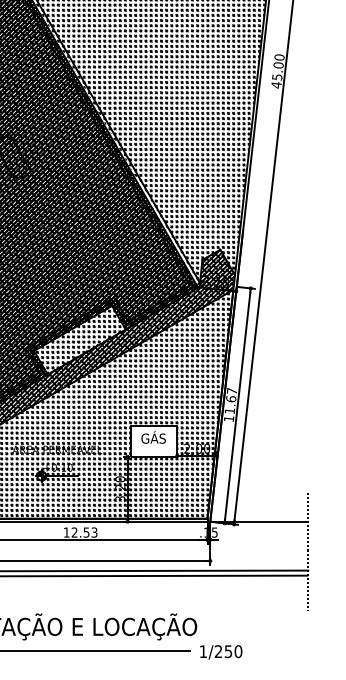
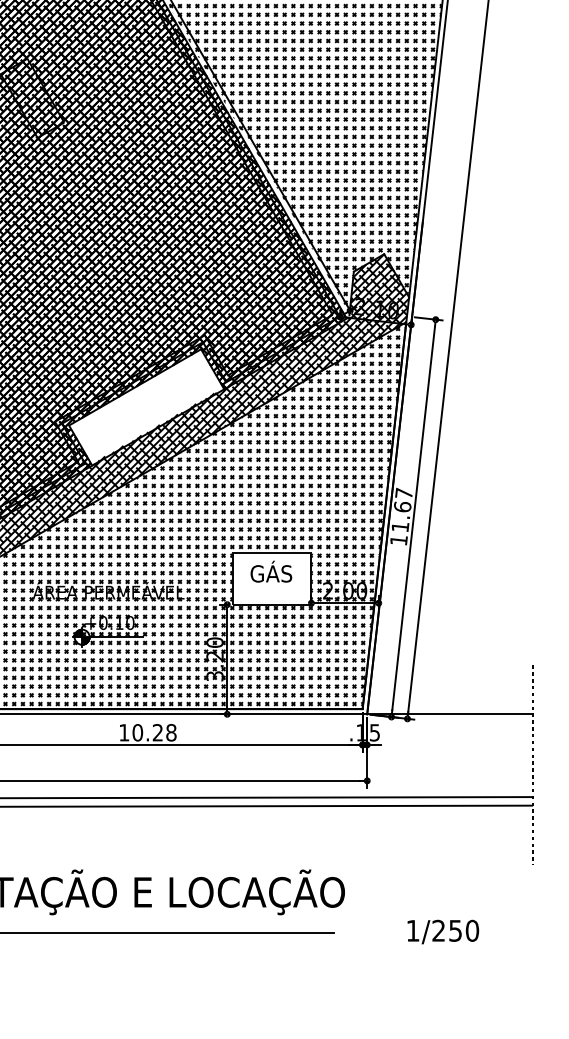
hatch: (80, 342) -> (147, 411), removed
text: (84, 532) -> (154, 732), 12.53 -> 10.28
text: (221, 652) -> (443, 932), moved

